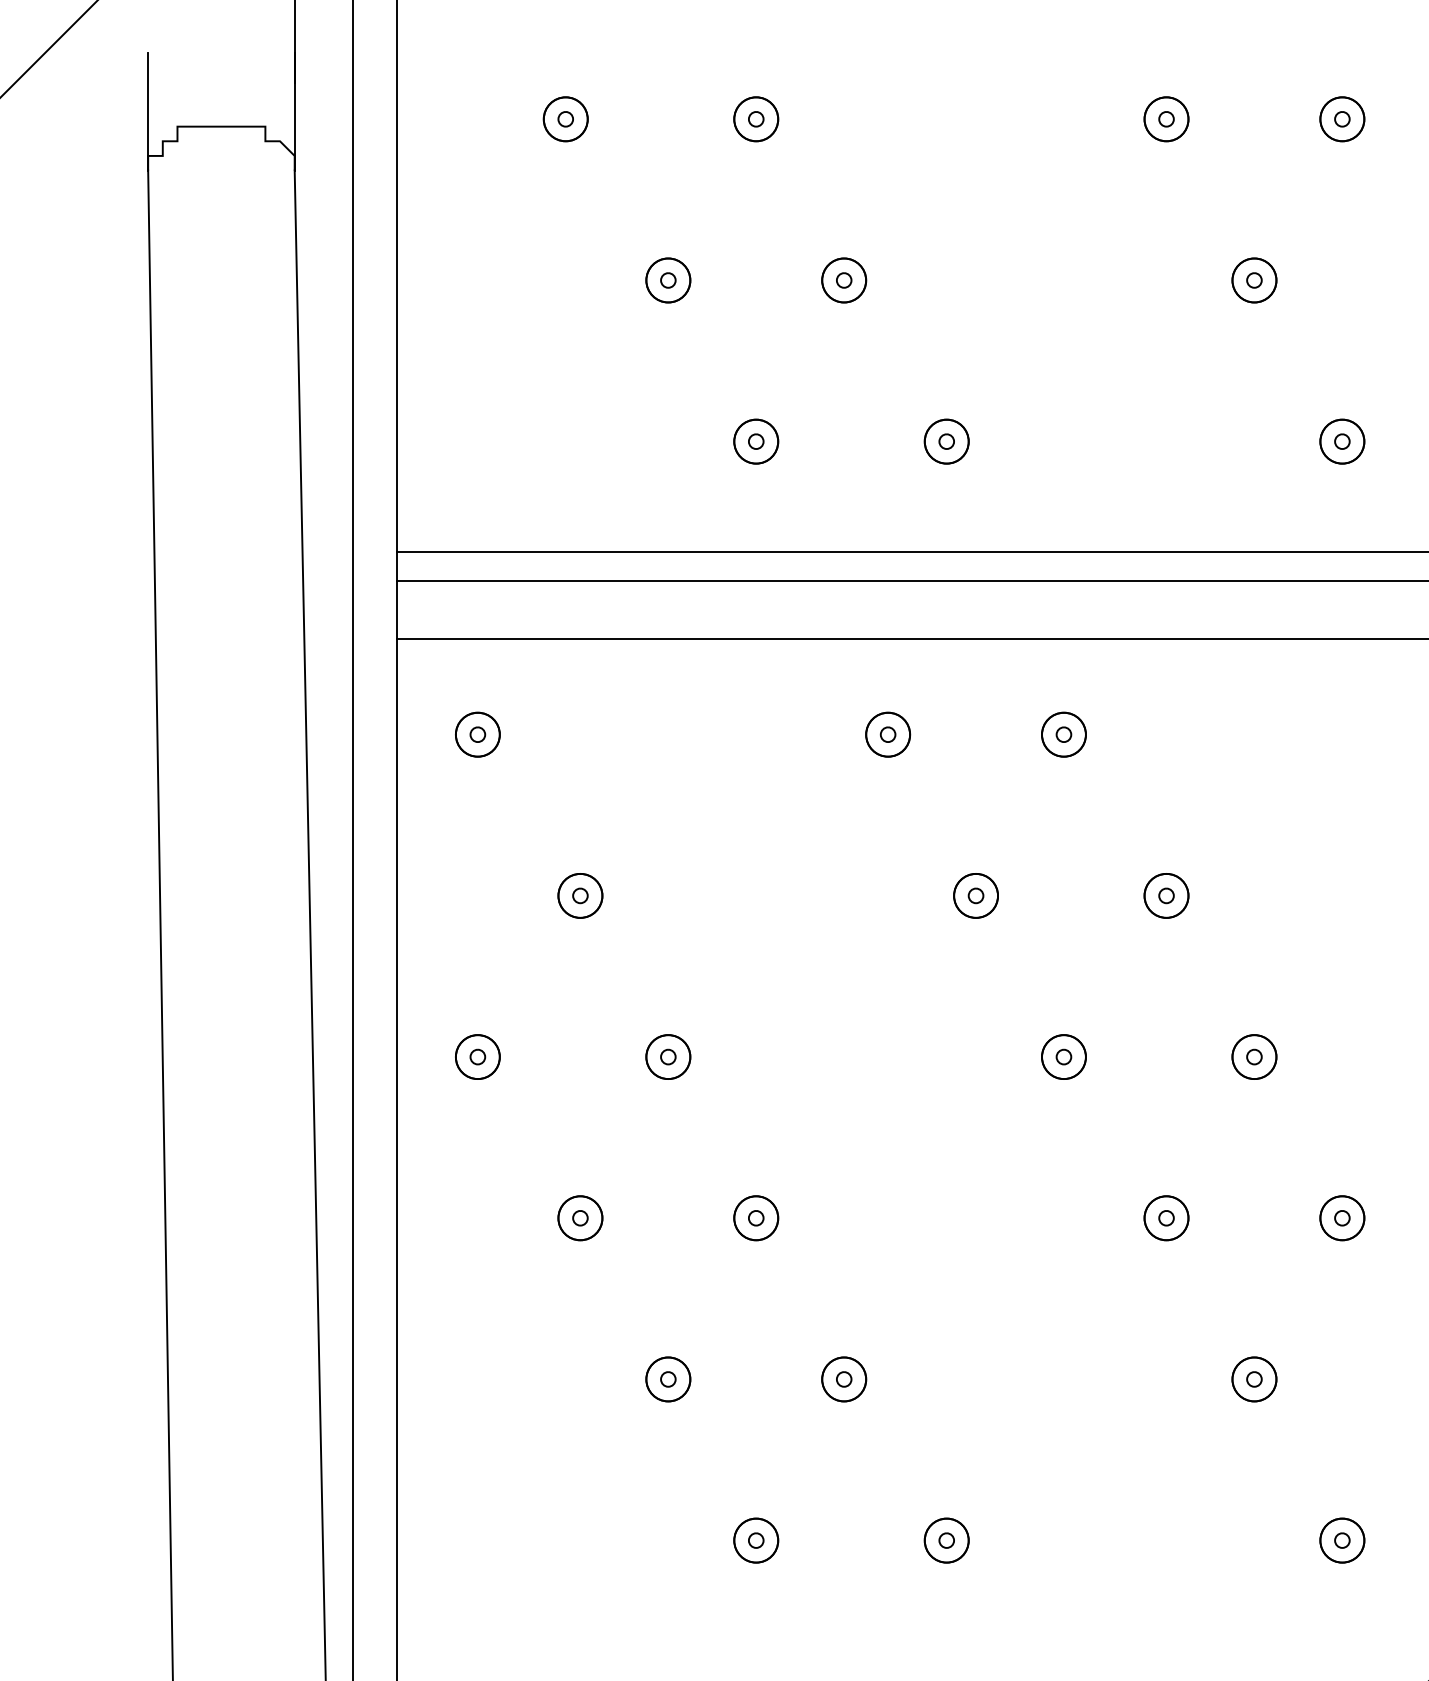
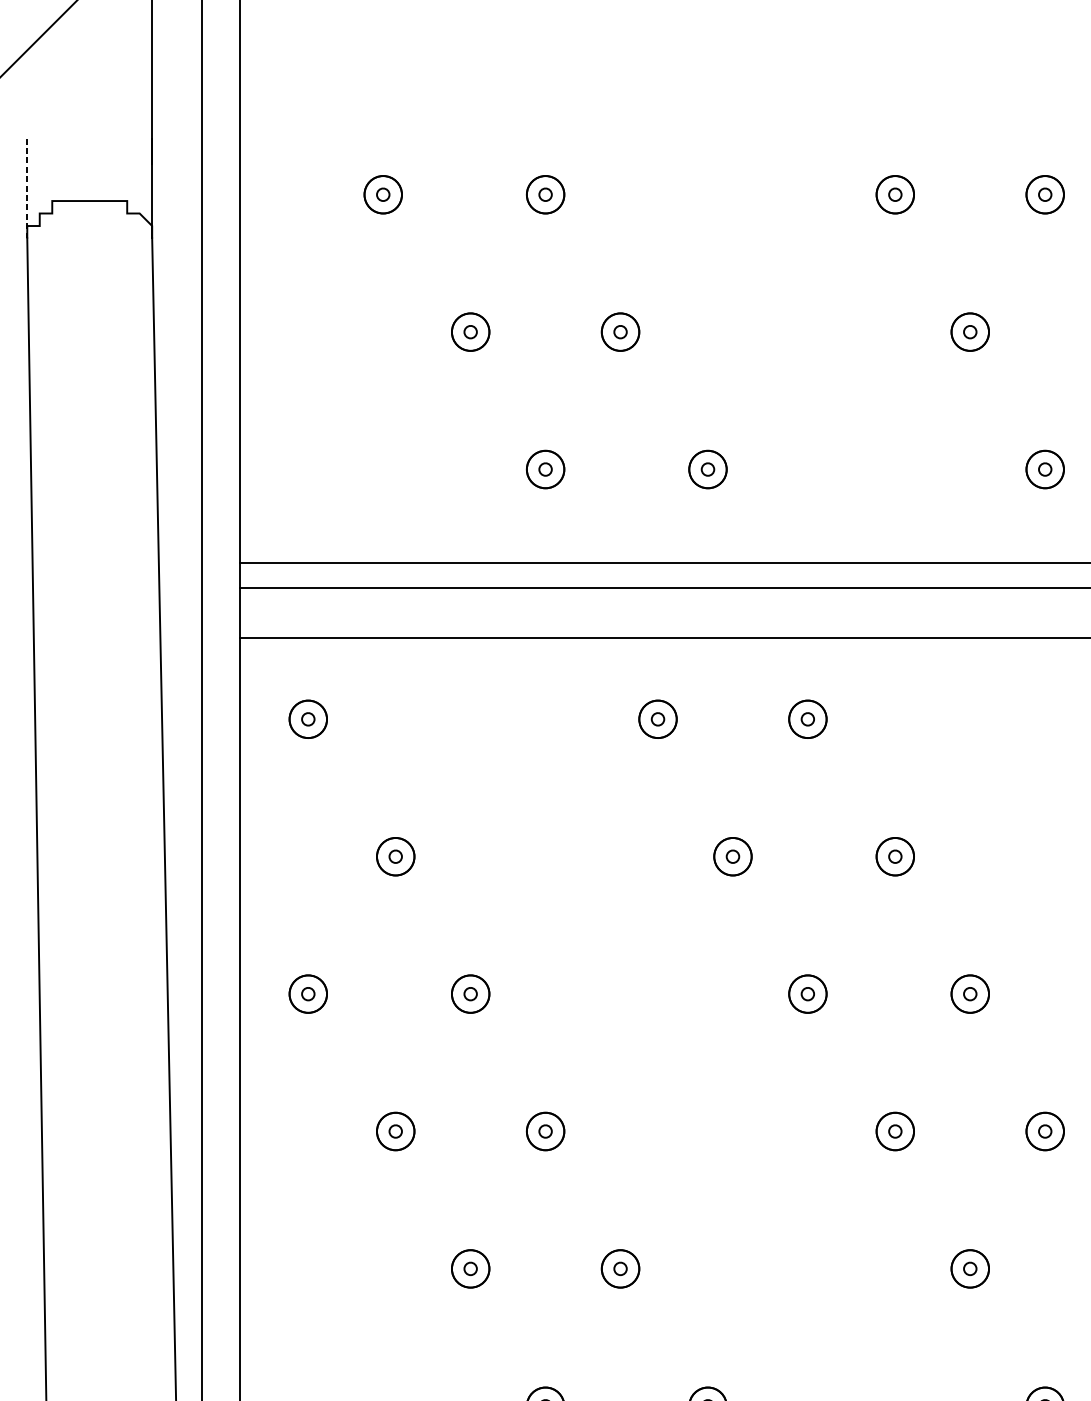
line: (148, 111) -> (27, 188), solid -> dashed

